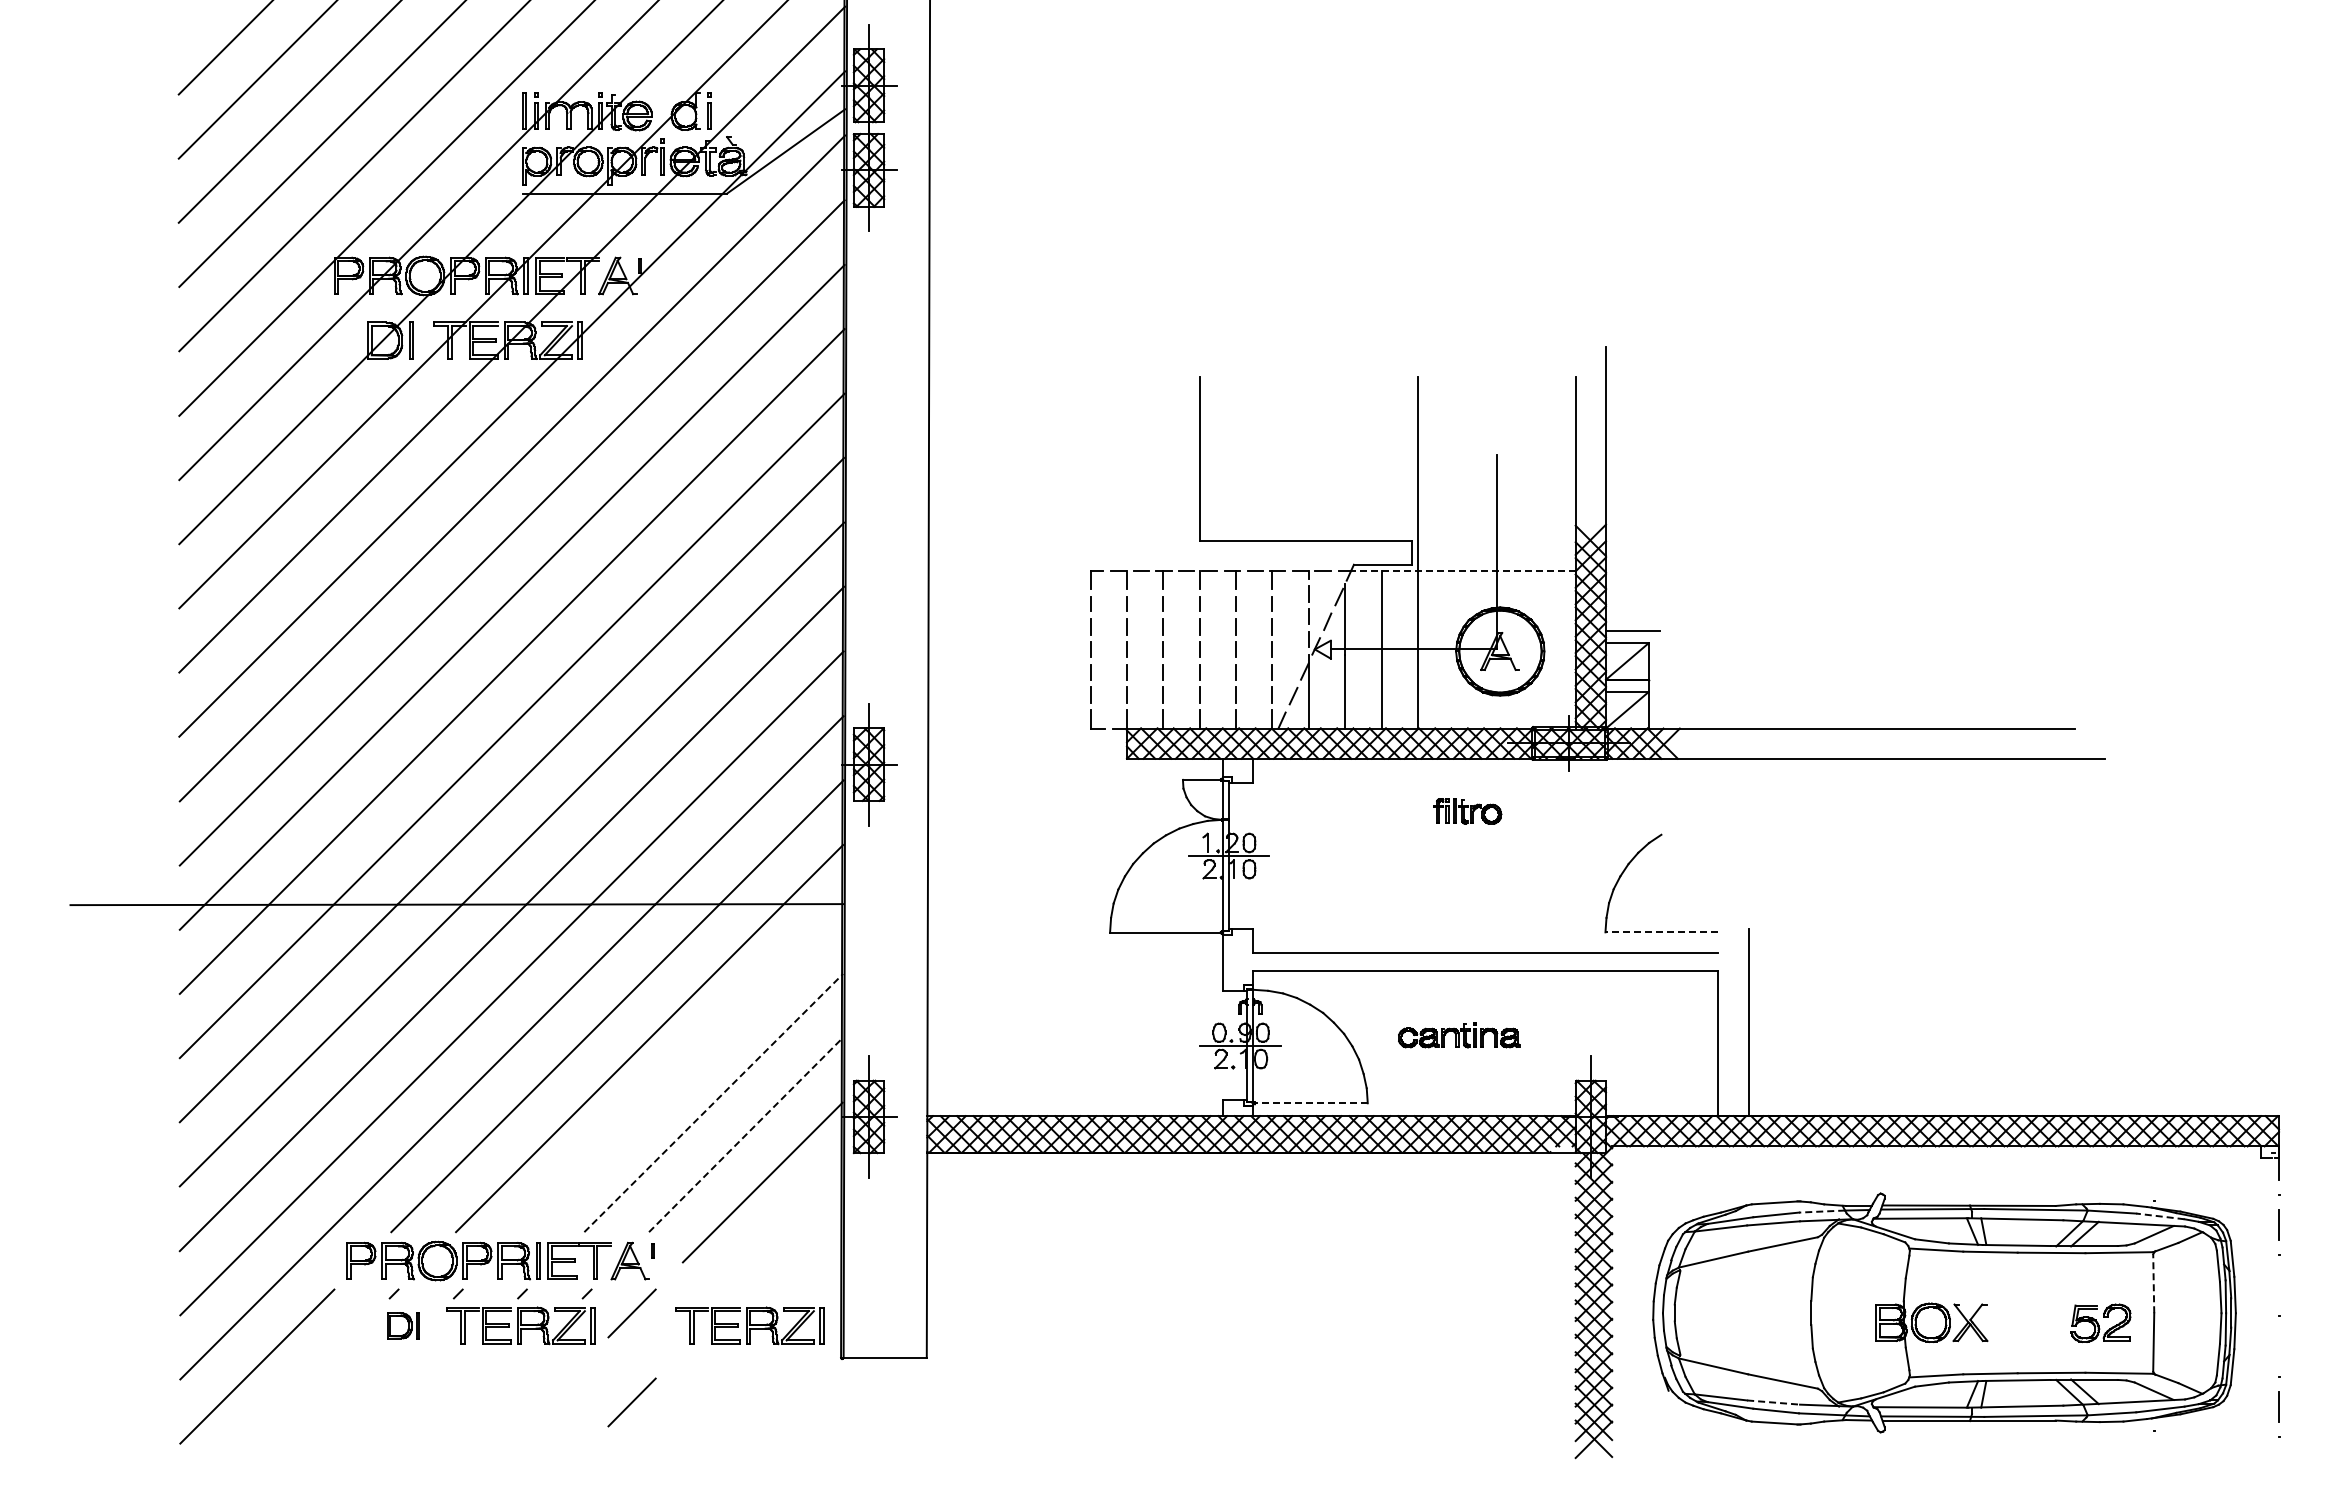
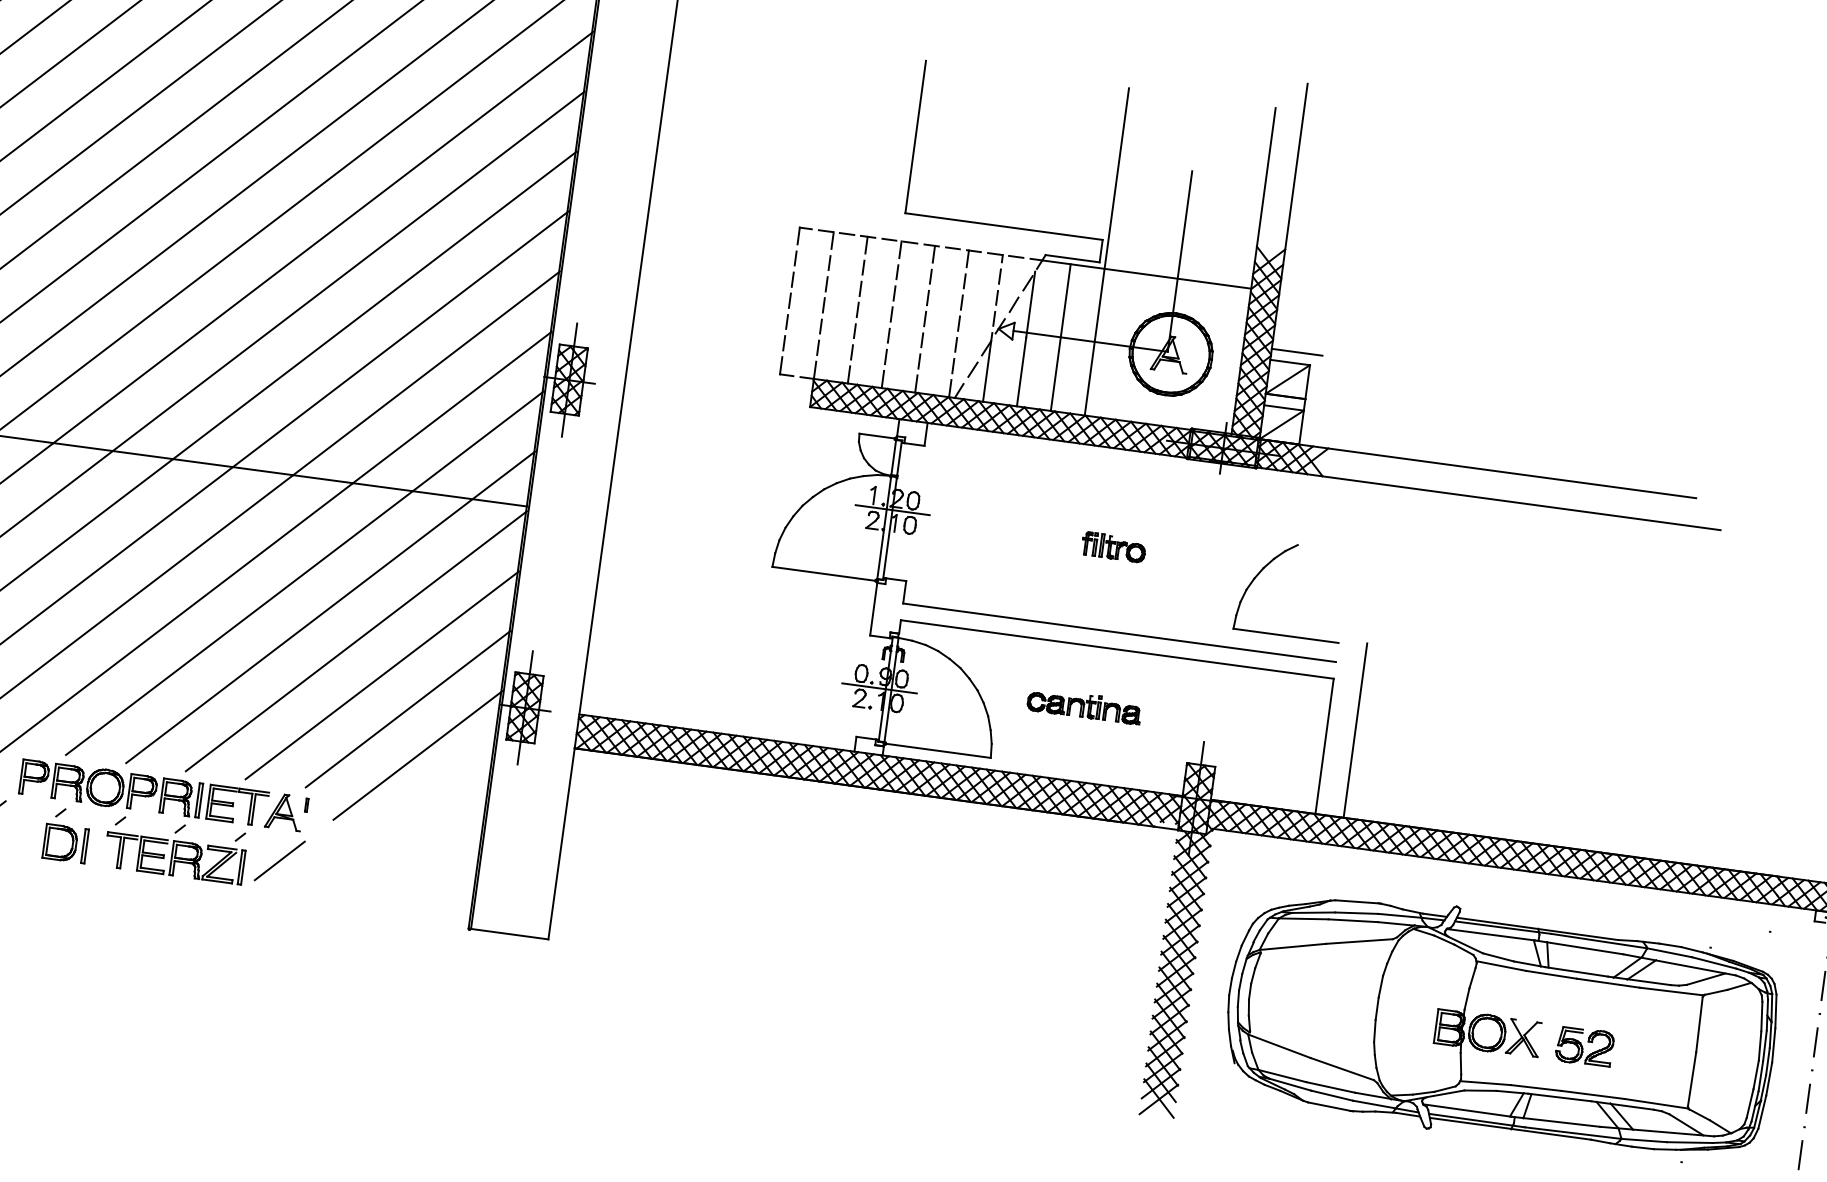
line: (1463, 570) -> (1146, 274), dashed -> solid
part: (1467, 811) -> (1113, 547), moved
line: (1661, 932) -> (1285, 635), dashed -> solid
line: (681, 1070) -> (356, 641), added
line: (713, 1103) -> (381, 675), dashed -> solid
line: (1311, 1103) -> (938, 751), dashed -> solid
line: (746, 1134) -> (408, 708), dashed -> solid
line: (1821, 1211) -> (1399, 915), dashed -> solid
line: (2159, 1216) -> (1713, 962), dashed -> solid
line: (2153, 1283) -> (1699, 1024), dashed -> solid
line: (2279, 1285) -> (1816, 1042), added
part: (2100, 1322) -> (1584, 1045), moved
part: (403, 1325) -> (65, 843), size x1.43
part: (749, 1325) -> (387, 886), removed
line: (2279, 1346) -> (1808, 1098), added
line: (631, 1402) -> (268, 943), removed
line: (1773, 1402) -> (1330, 1087), dashed -> solid

